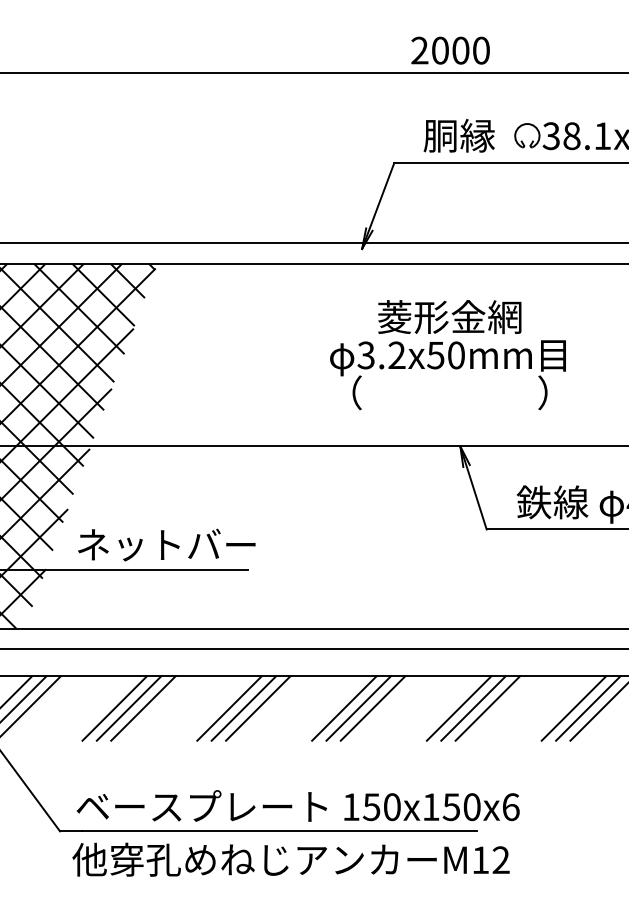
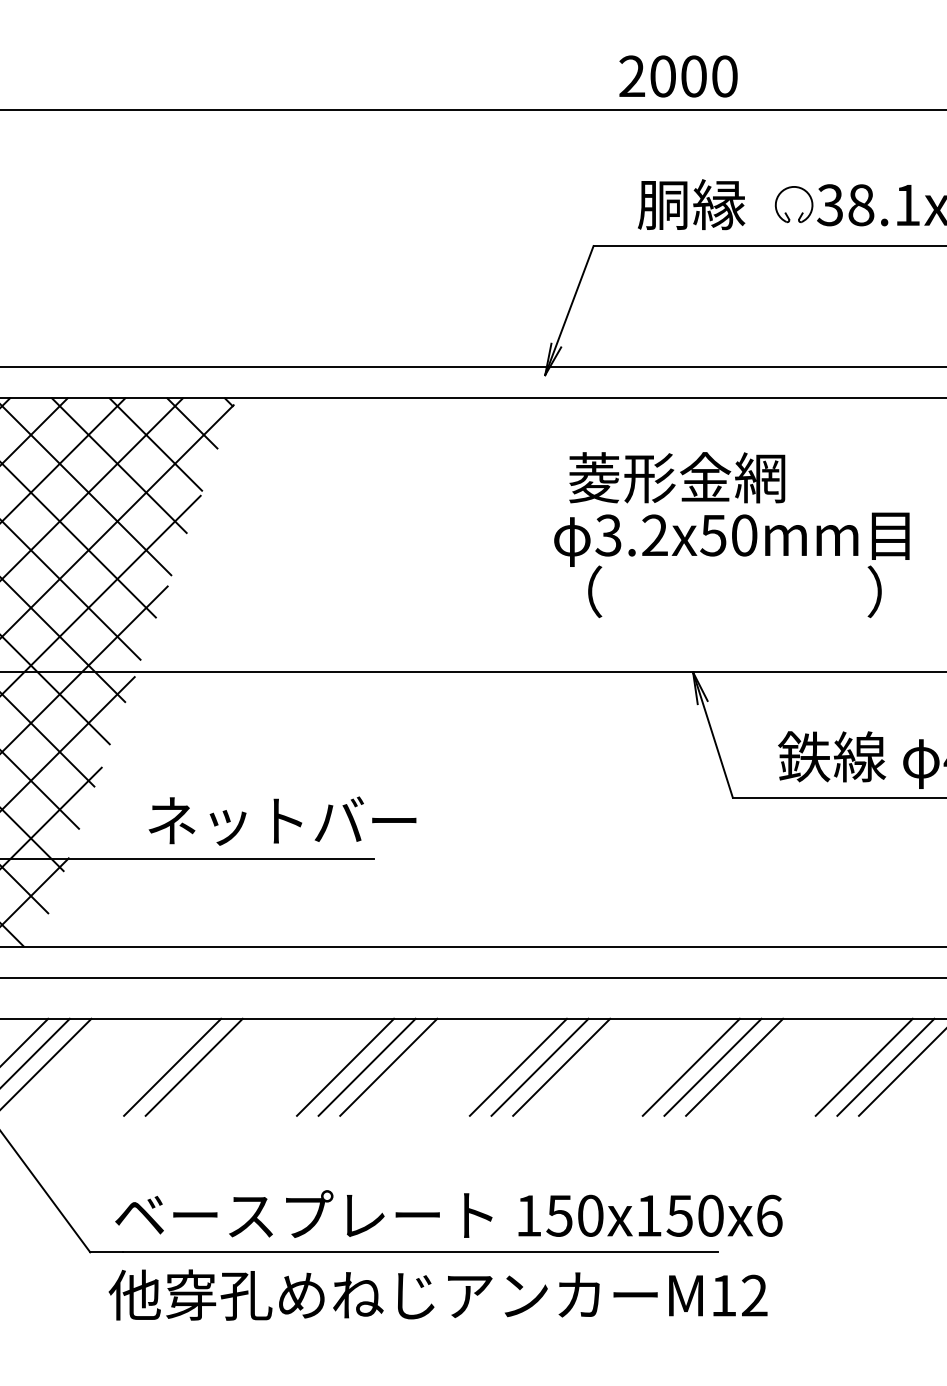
text: (447, 375) -> (731, 565), moved
text: (166, 544) -> (282, 820), moved
line: (143, 708) -> (215, 1067), removed

